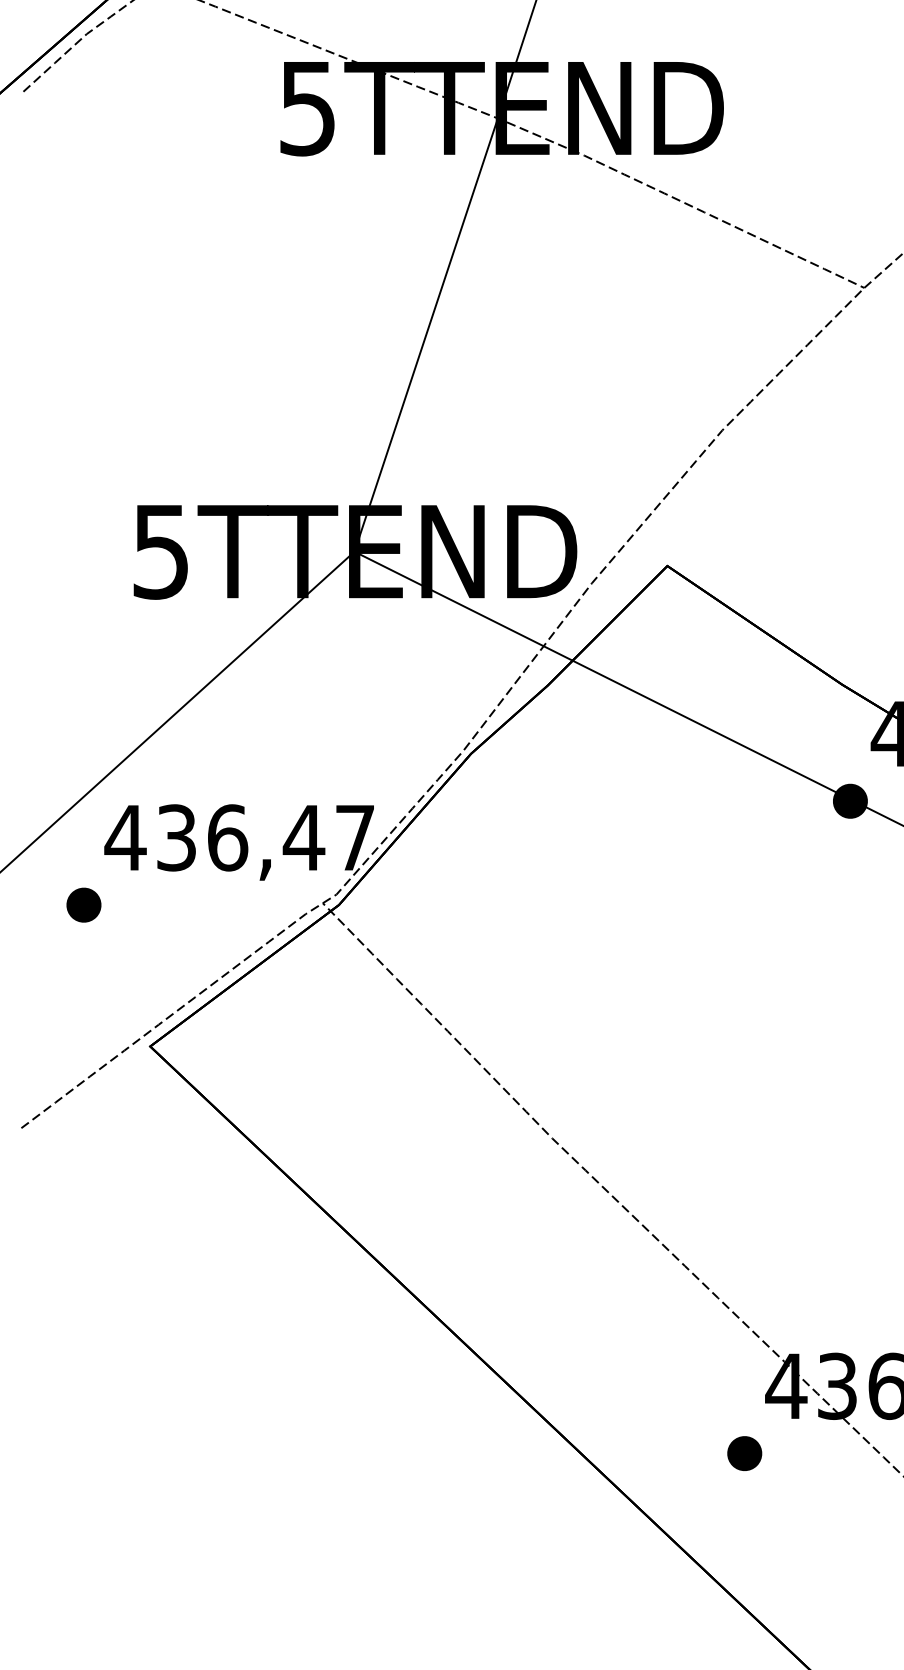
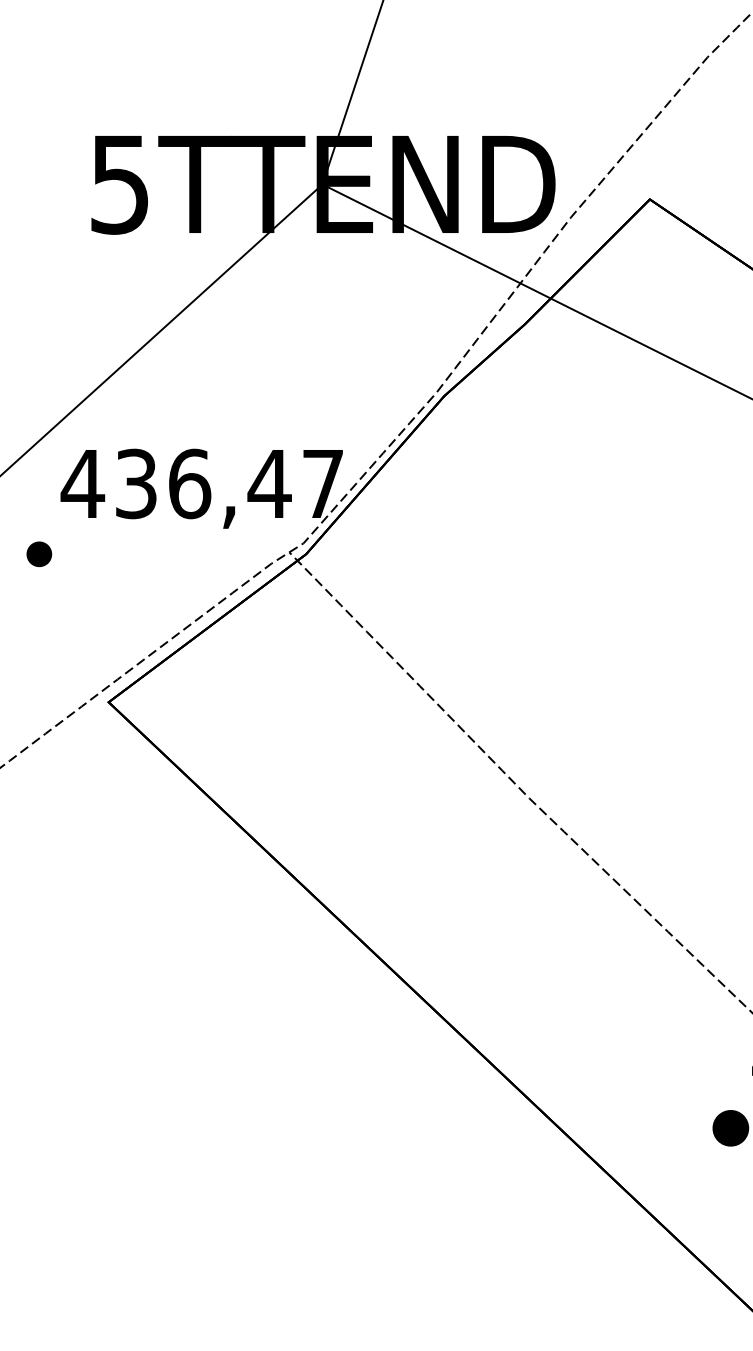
part: (83, 904) -> (38, 553), size x0.7

